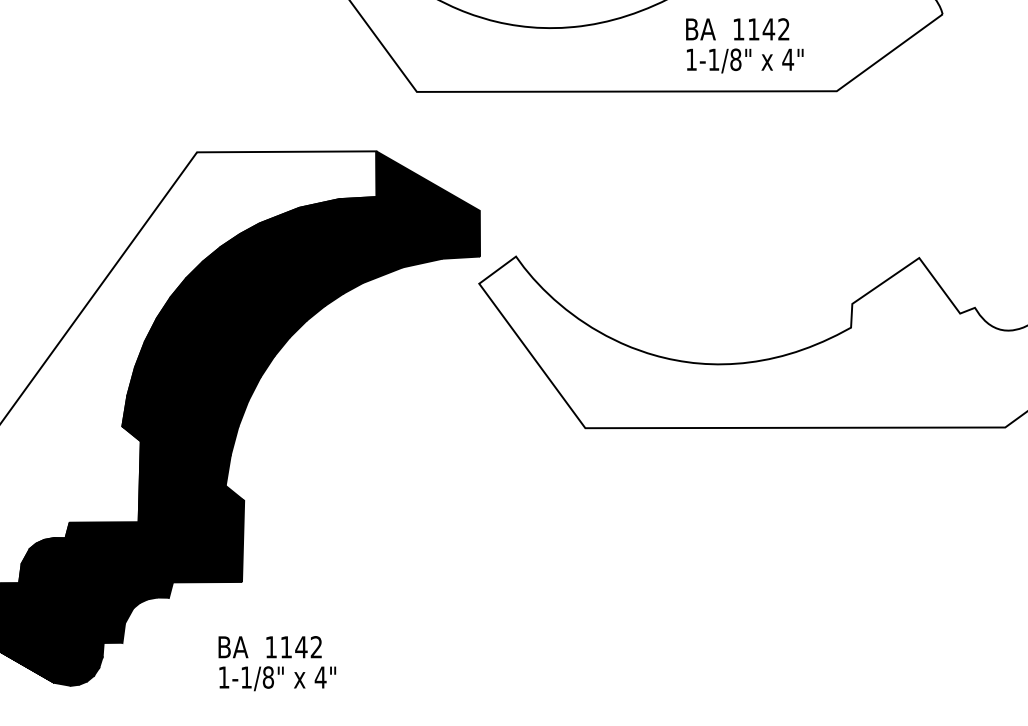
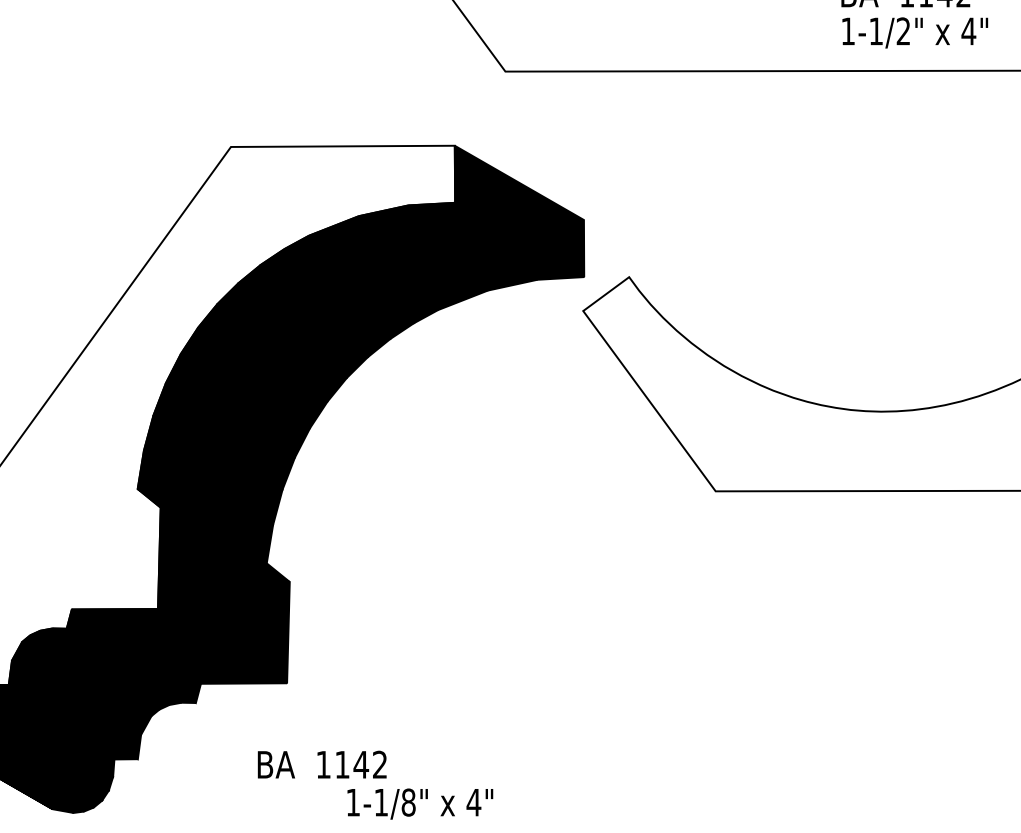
text: (735, 59) -> (903, 31), 1-1/8" -> 1-1/2"
text: (277, 678) -> (420, 803), moved

